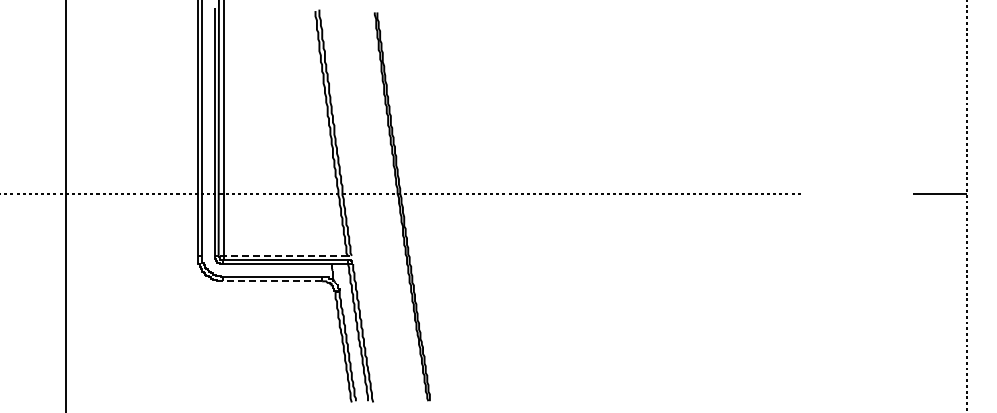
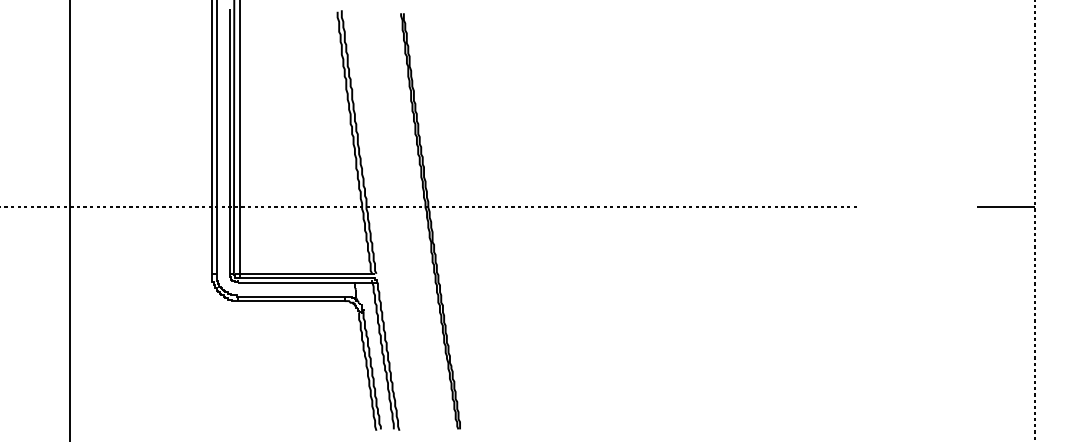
line: (285, 255) -> (305, 273), dashed -> solid
line: (272, 281) -> (291, 301), dashed -> solid

